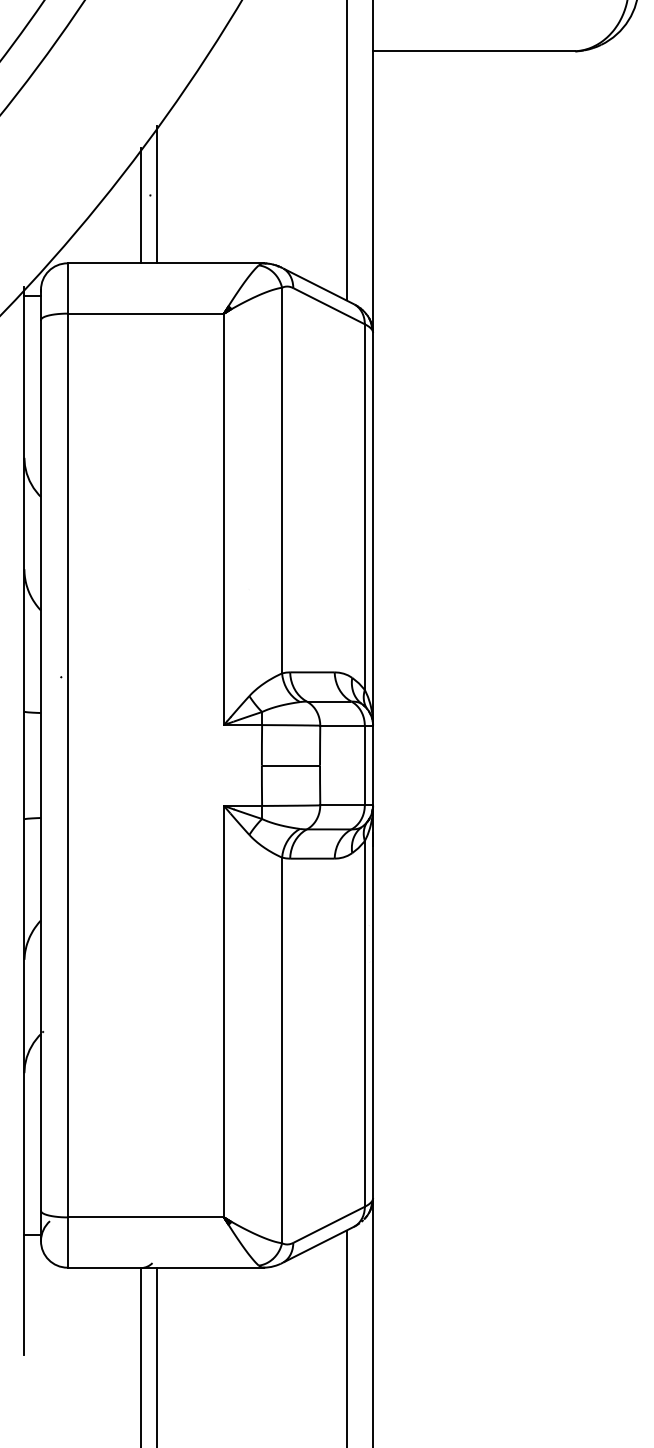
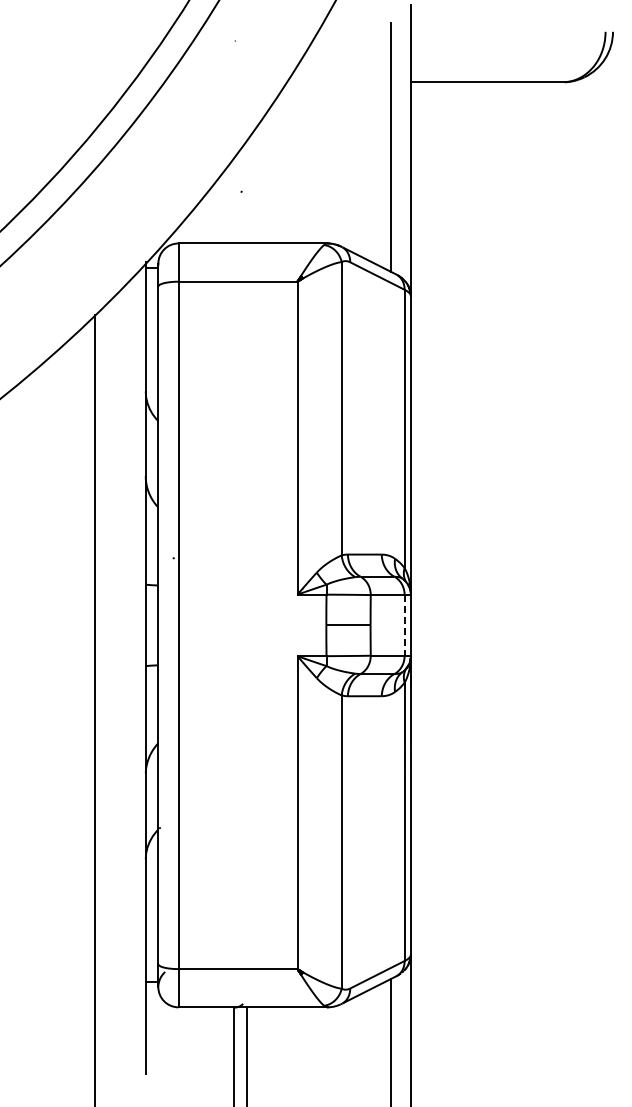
line: (156, 193) -> (246, 190), removed
line: (141, 205) -> (234, 199), removed
line: (364, 765) -> (404, 625), solid -> dashed

